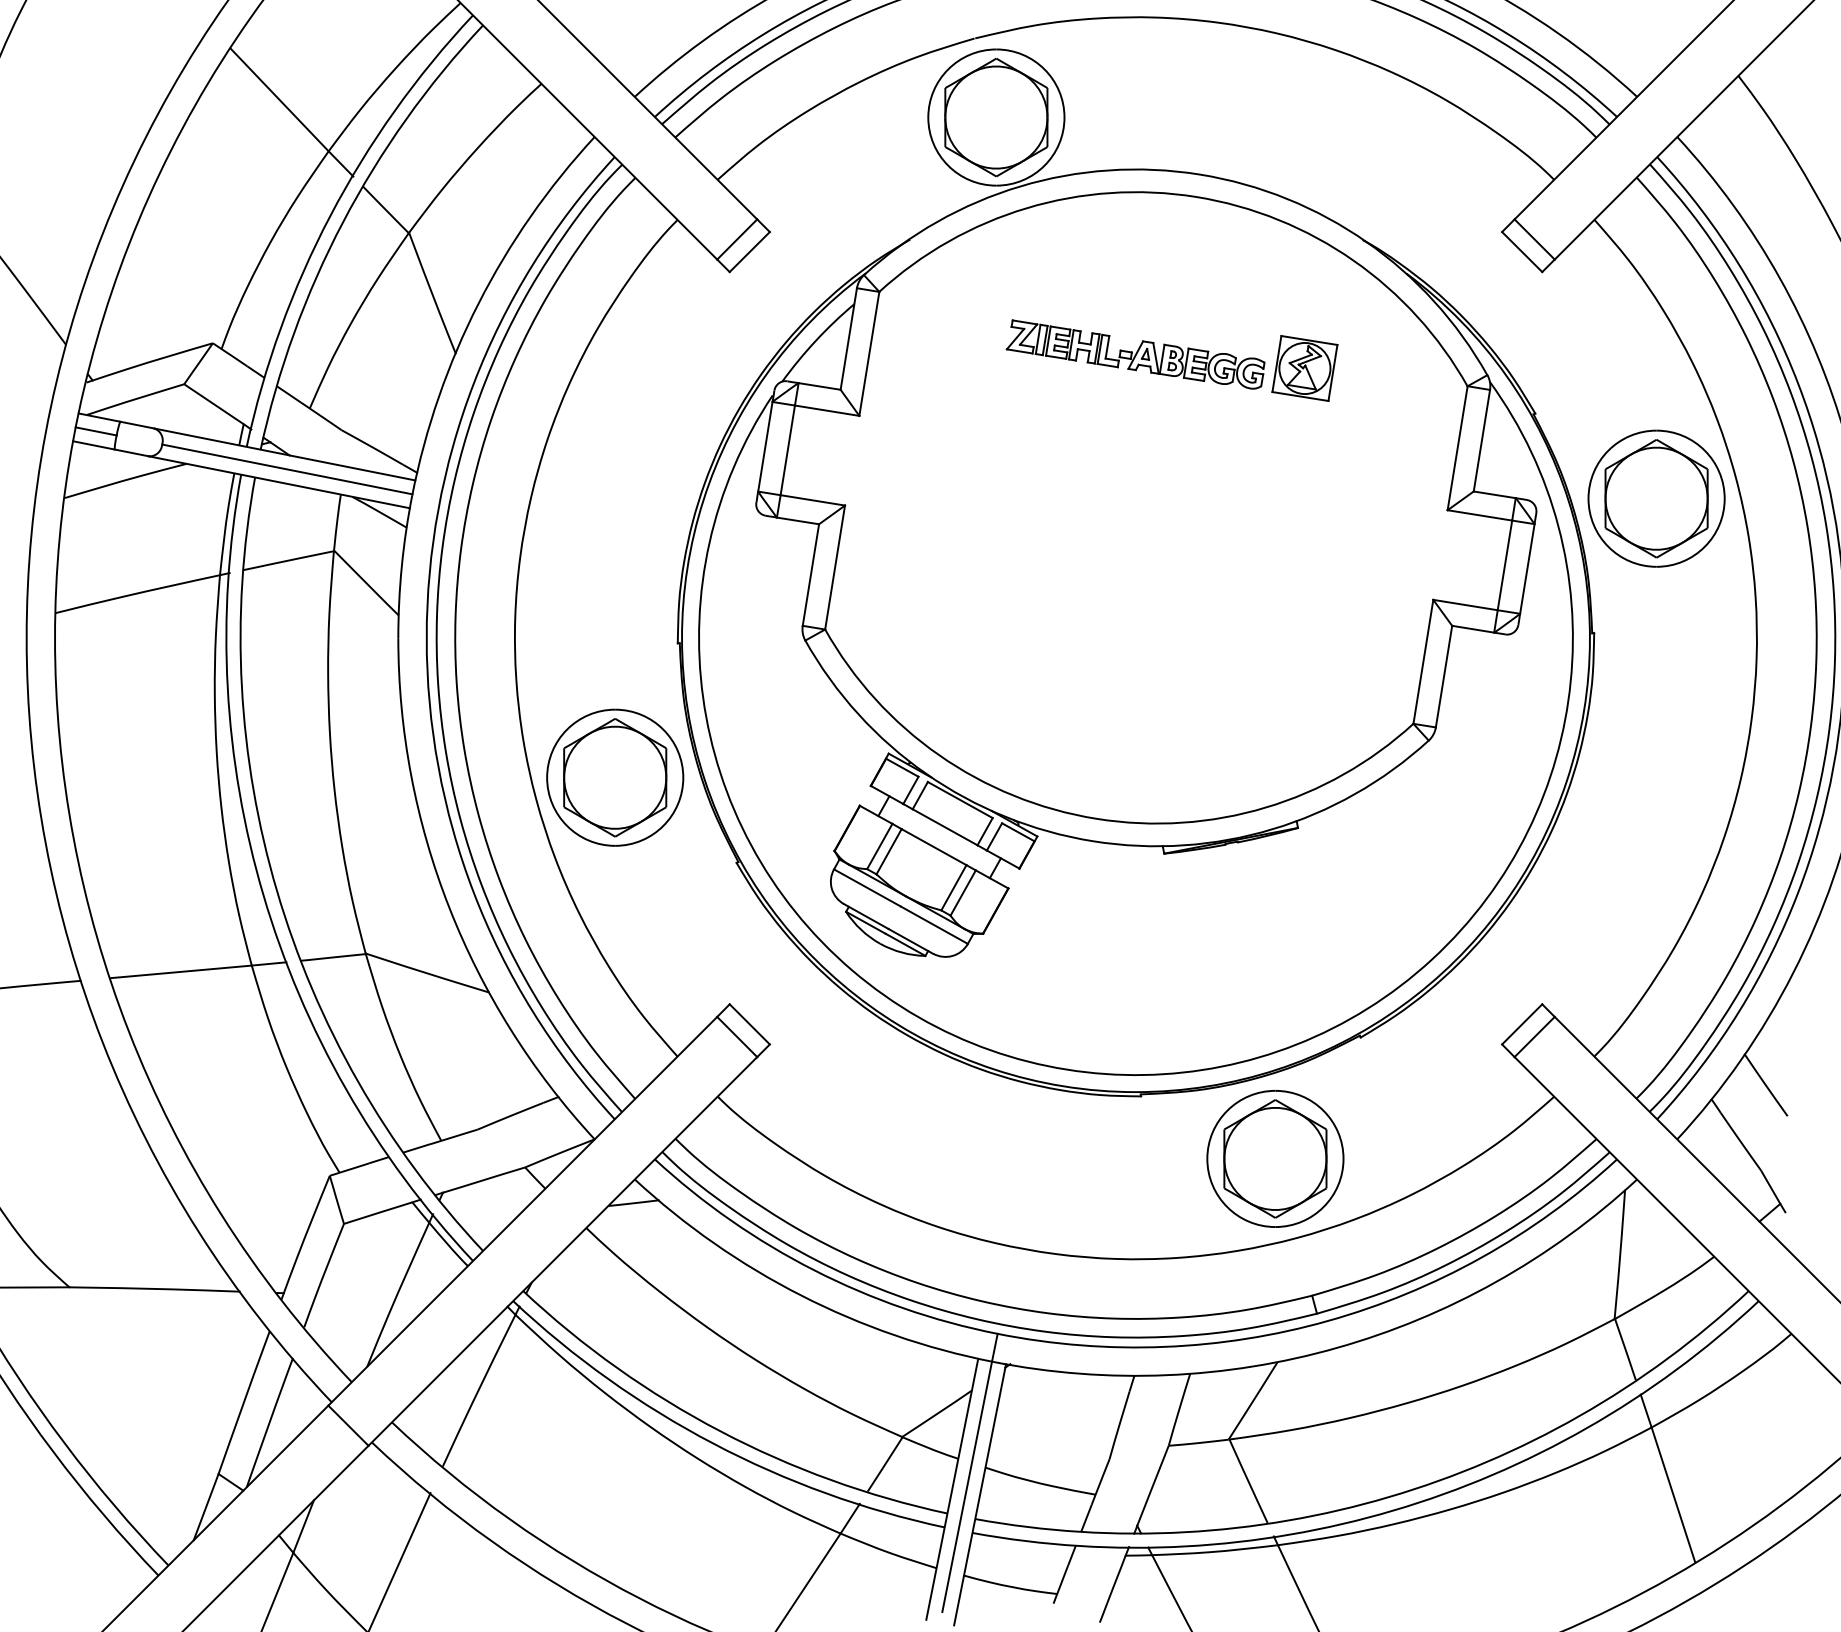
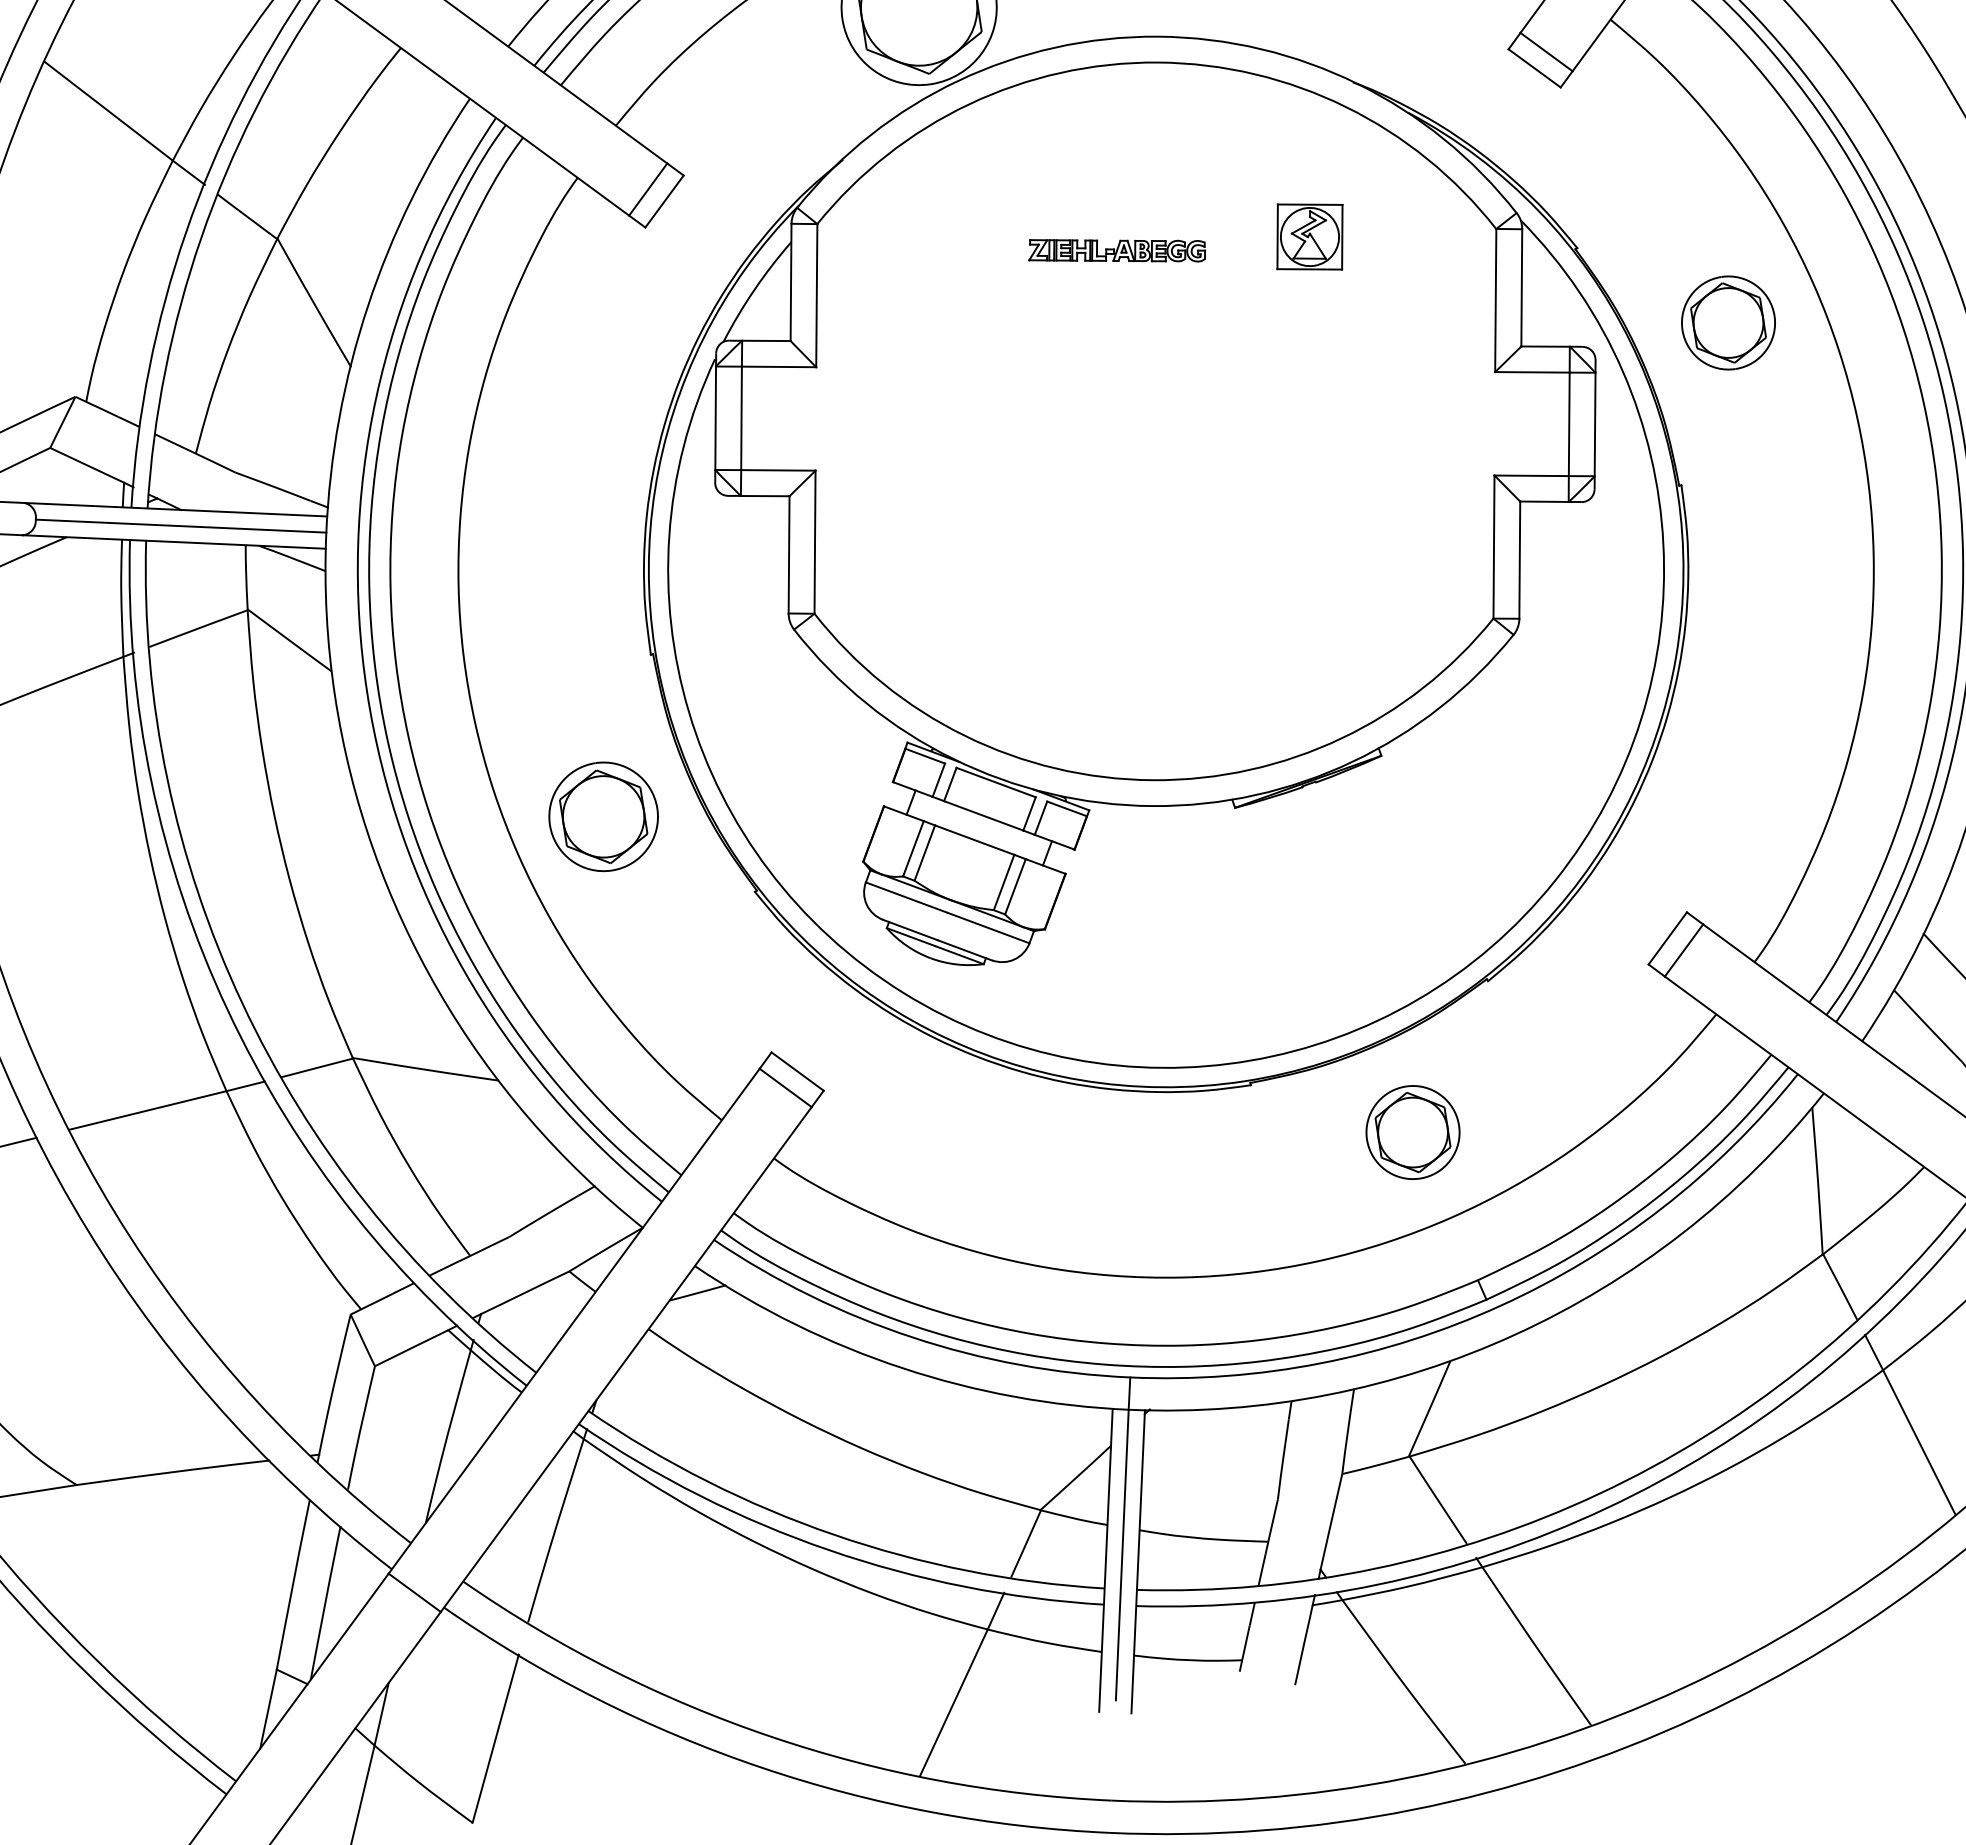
part: (1135, 354) -> (1116, 250), size x0.6
part: (1656, 498) -> (1728, 322), size x0.6
part: (615, 777) -> (603, 816), size x0.7
part: (1275, 1158) -> (1413, 1132), size x0.6

